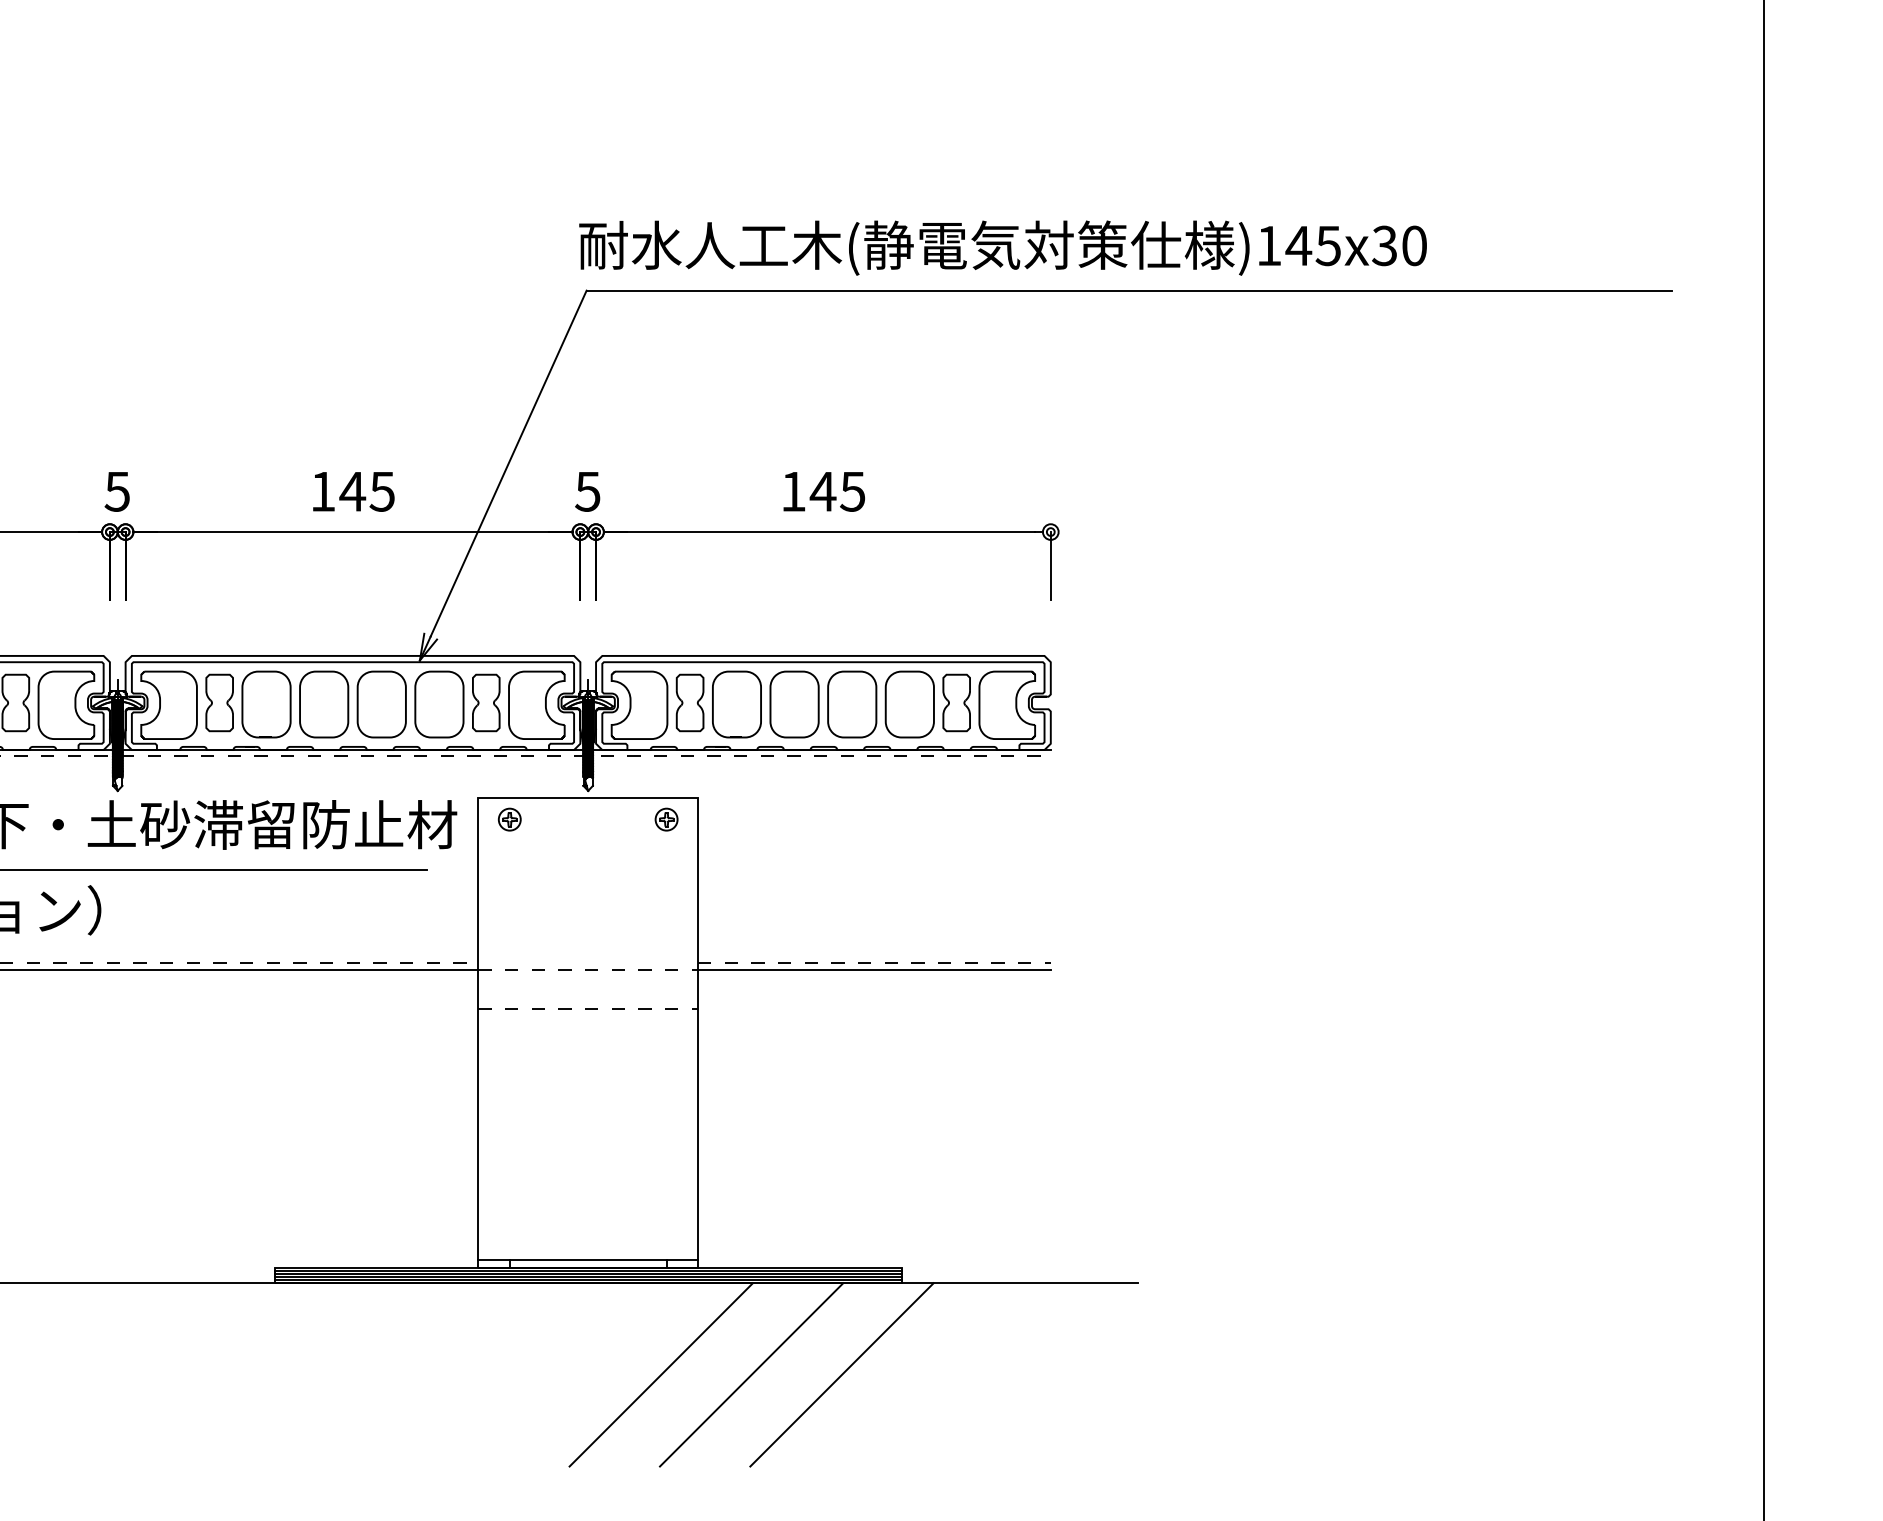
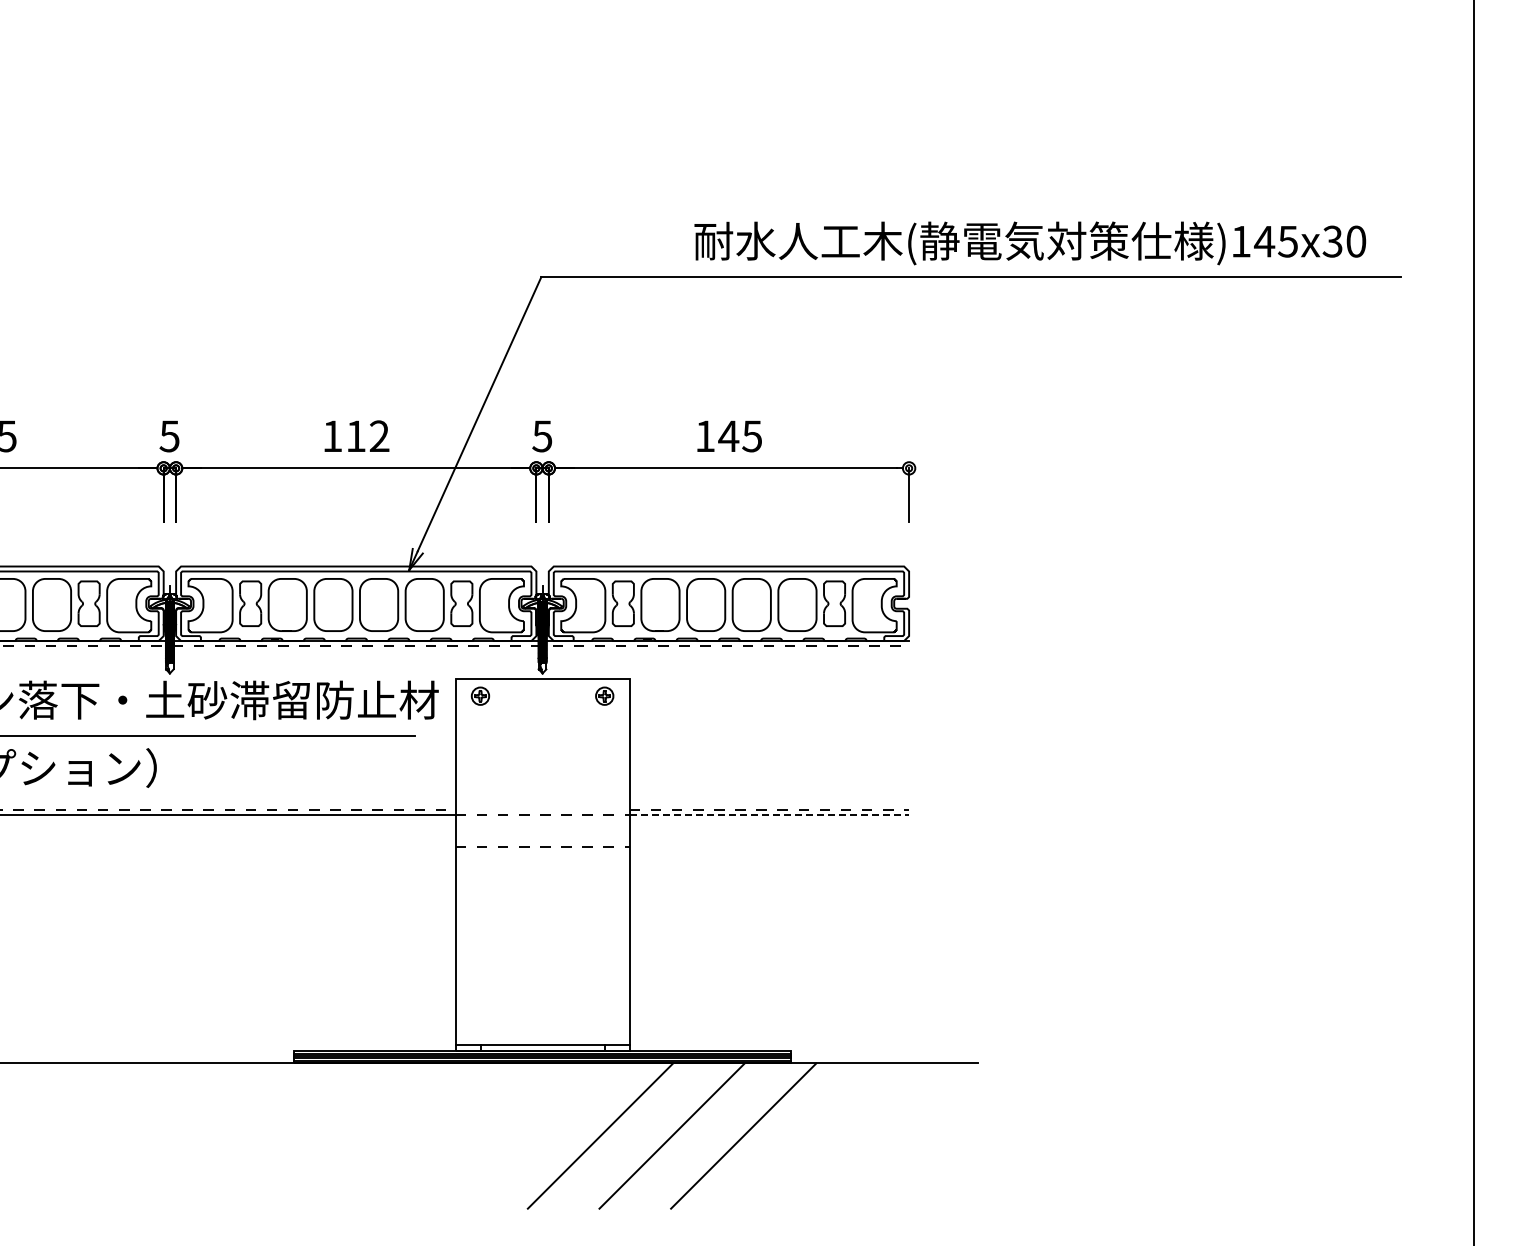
text: (1003, 248) -> (1030, 243), moved
text: (367, 491) -> (367, 436), 145 -> 112
line: (874, 968) -> (769, 814), solid -> dashed

